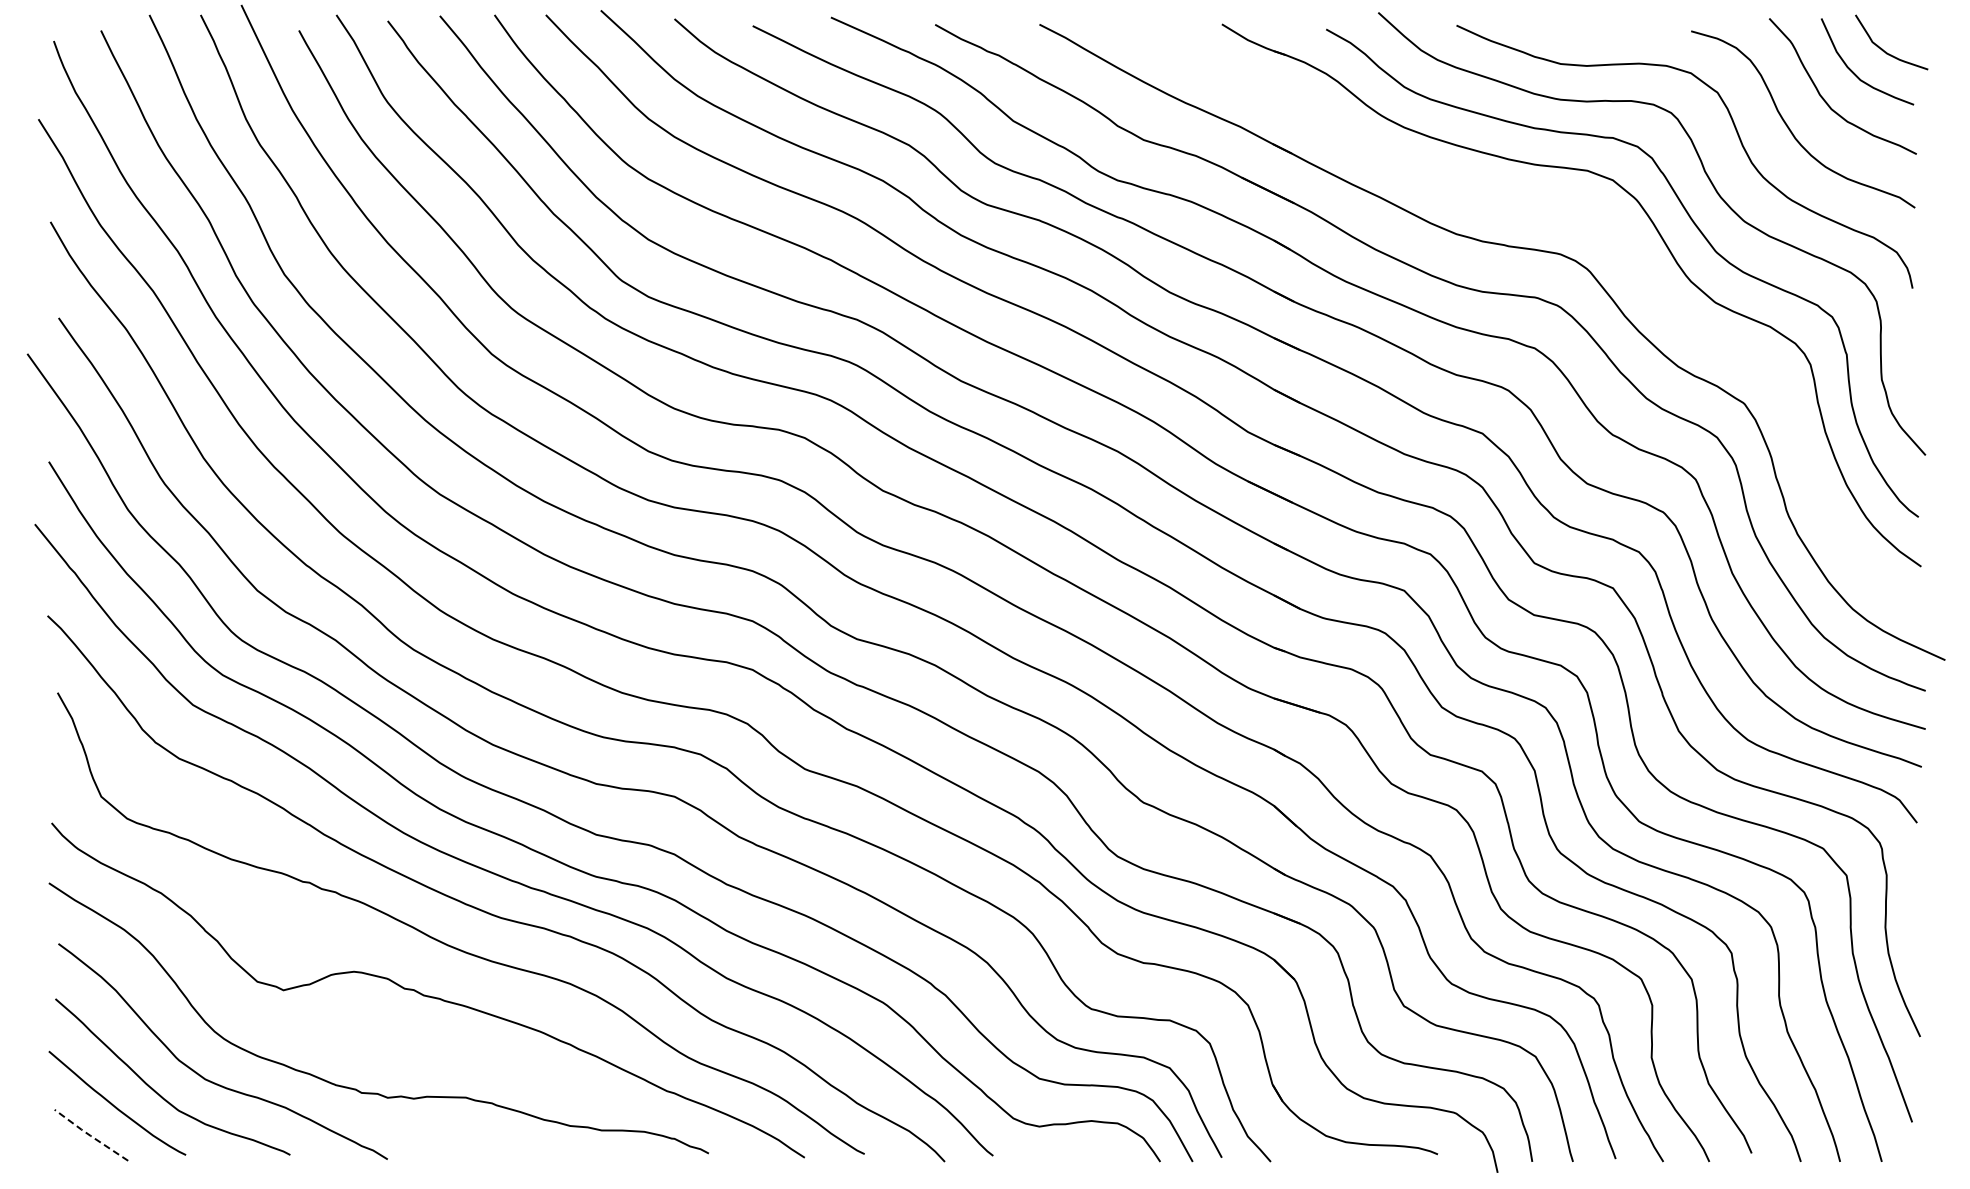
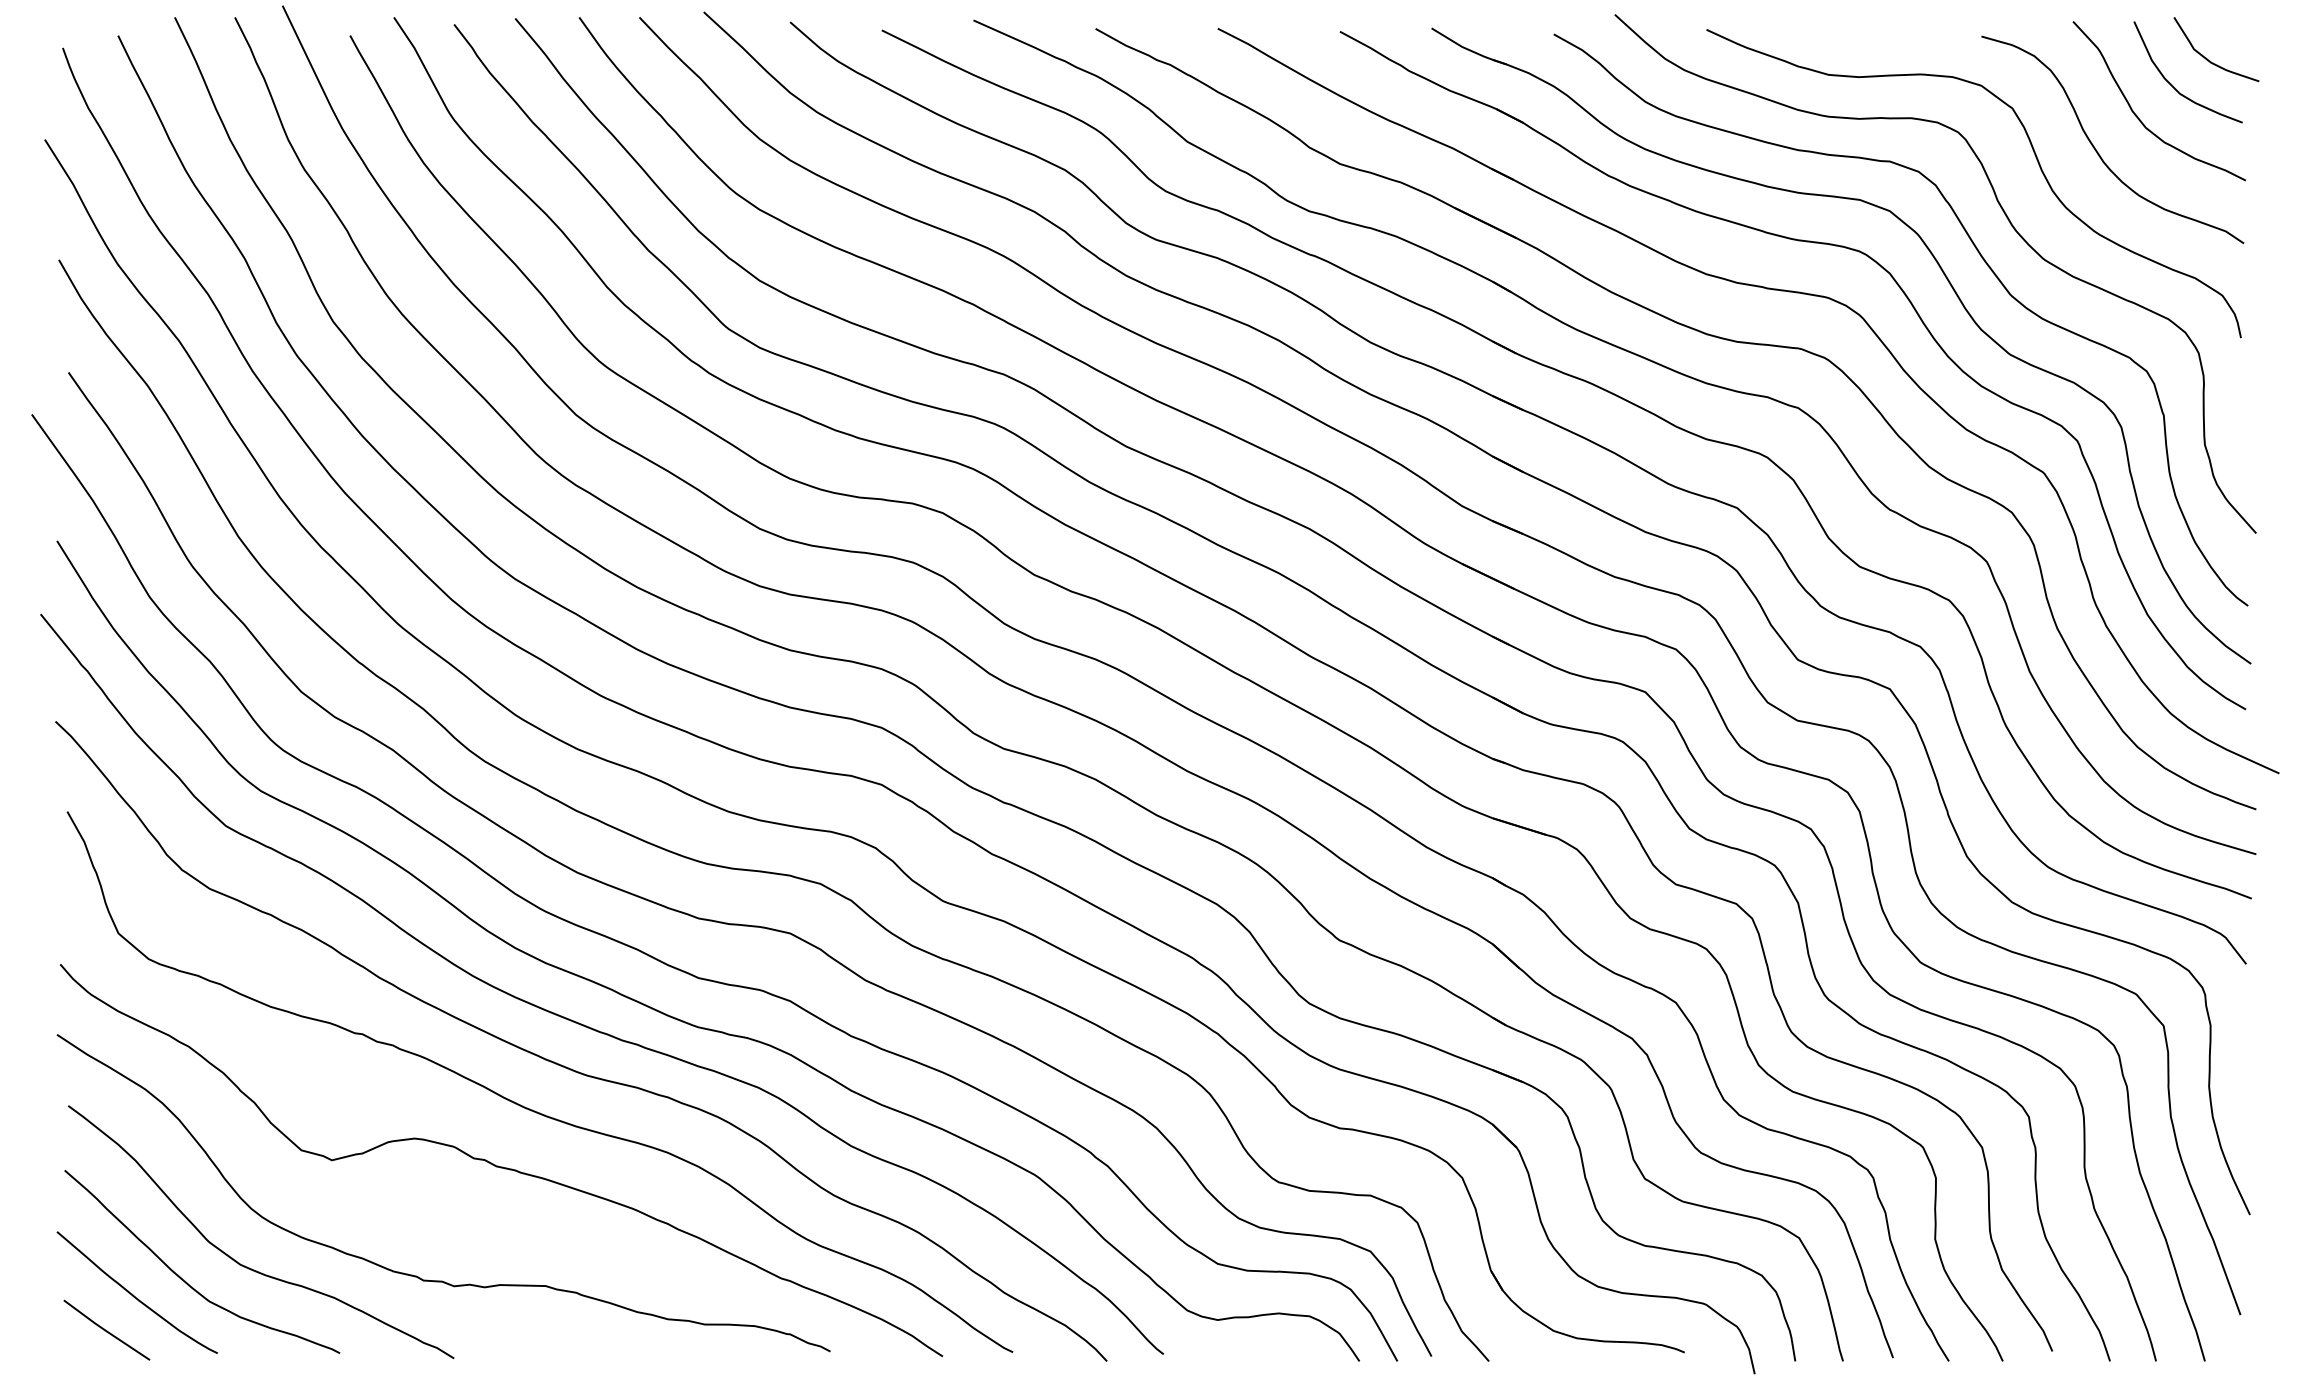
part: (1543, 207) -> (1808, 243), added
line: (90, 1135) -> (105, 1330), dashed -> solid

